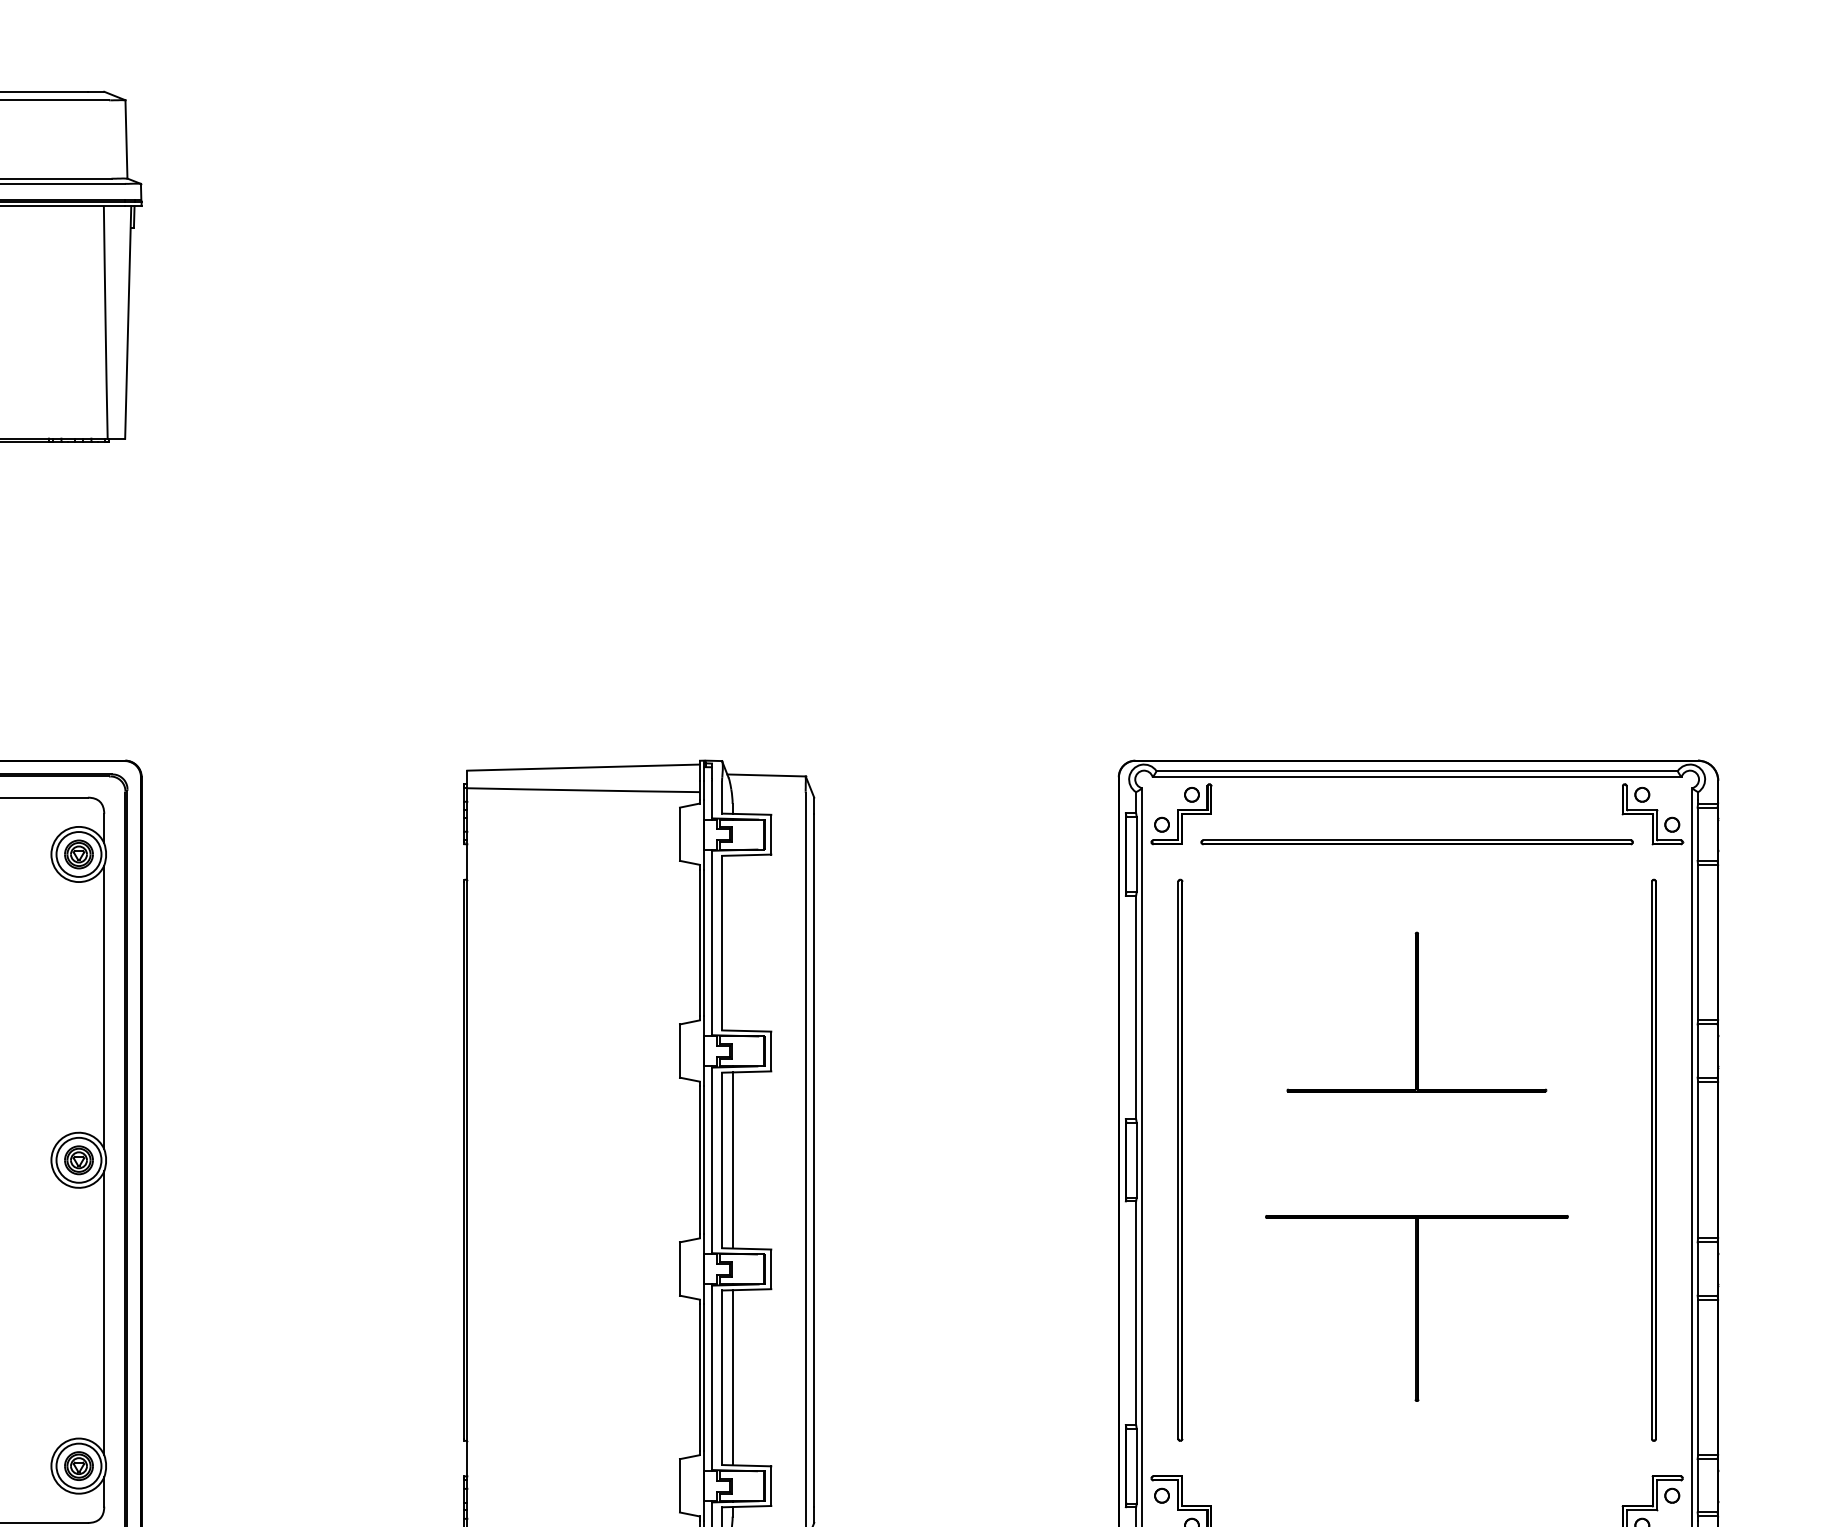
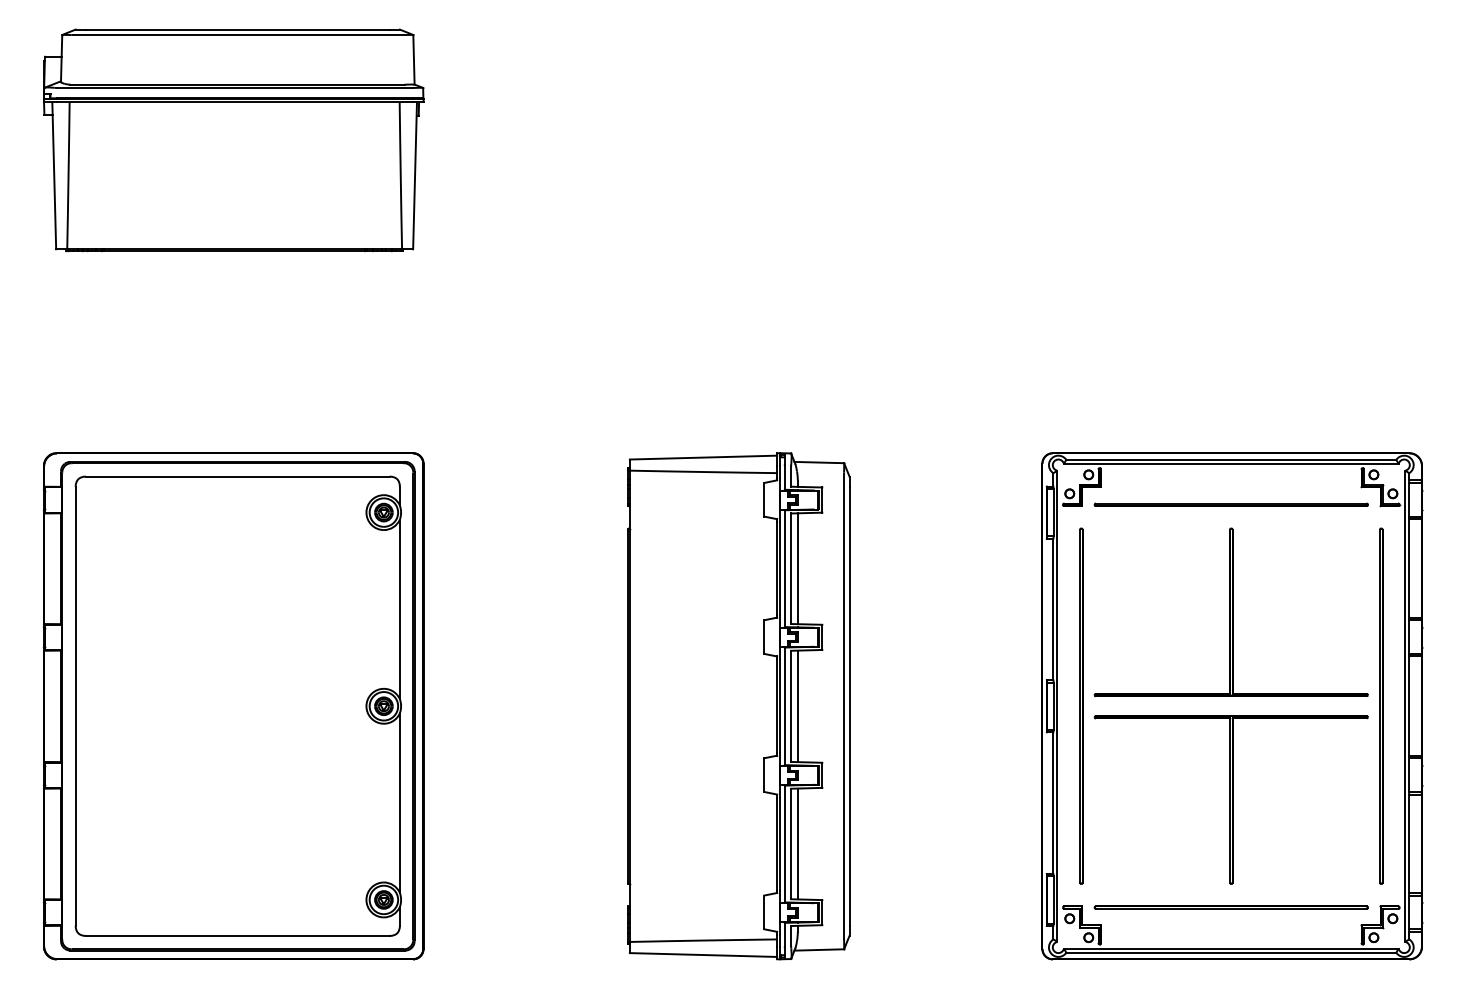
line: (732, 942) -> (797, 568), added
part: (1415, 1012) -> (1230, 612), size x1.67
part: (1415, 1307) -> (1230, 799), size x1.43
line: (1415, 1476) -> (1230, 906), added

